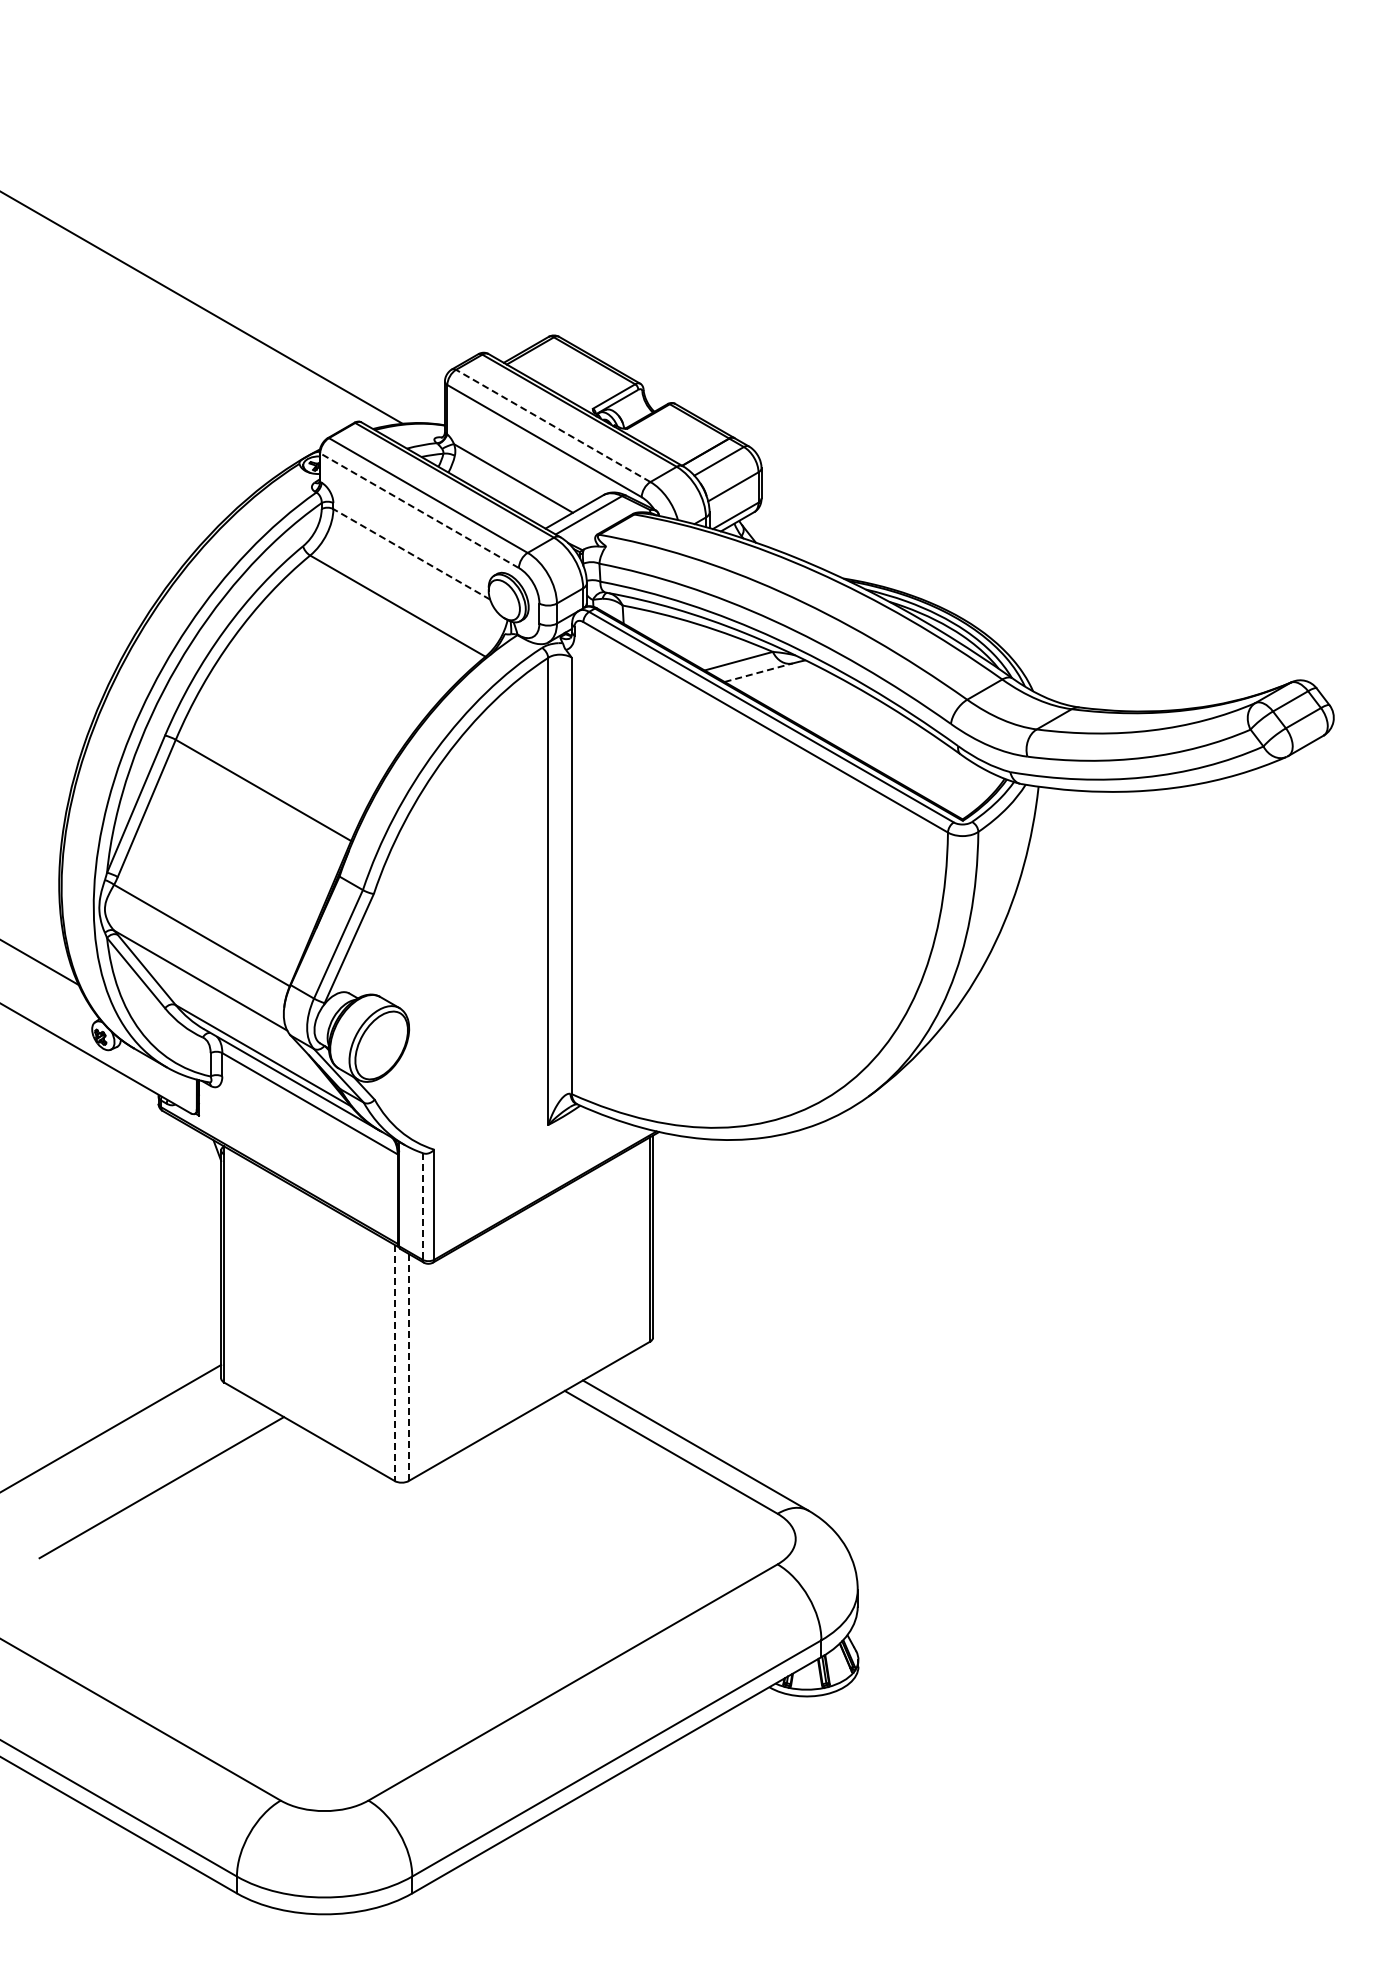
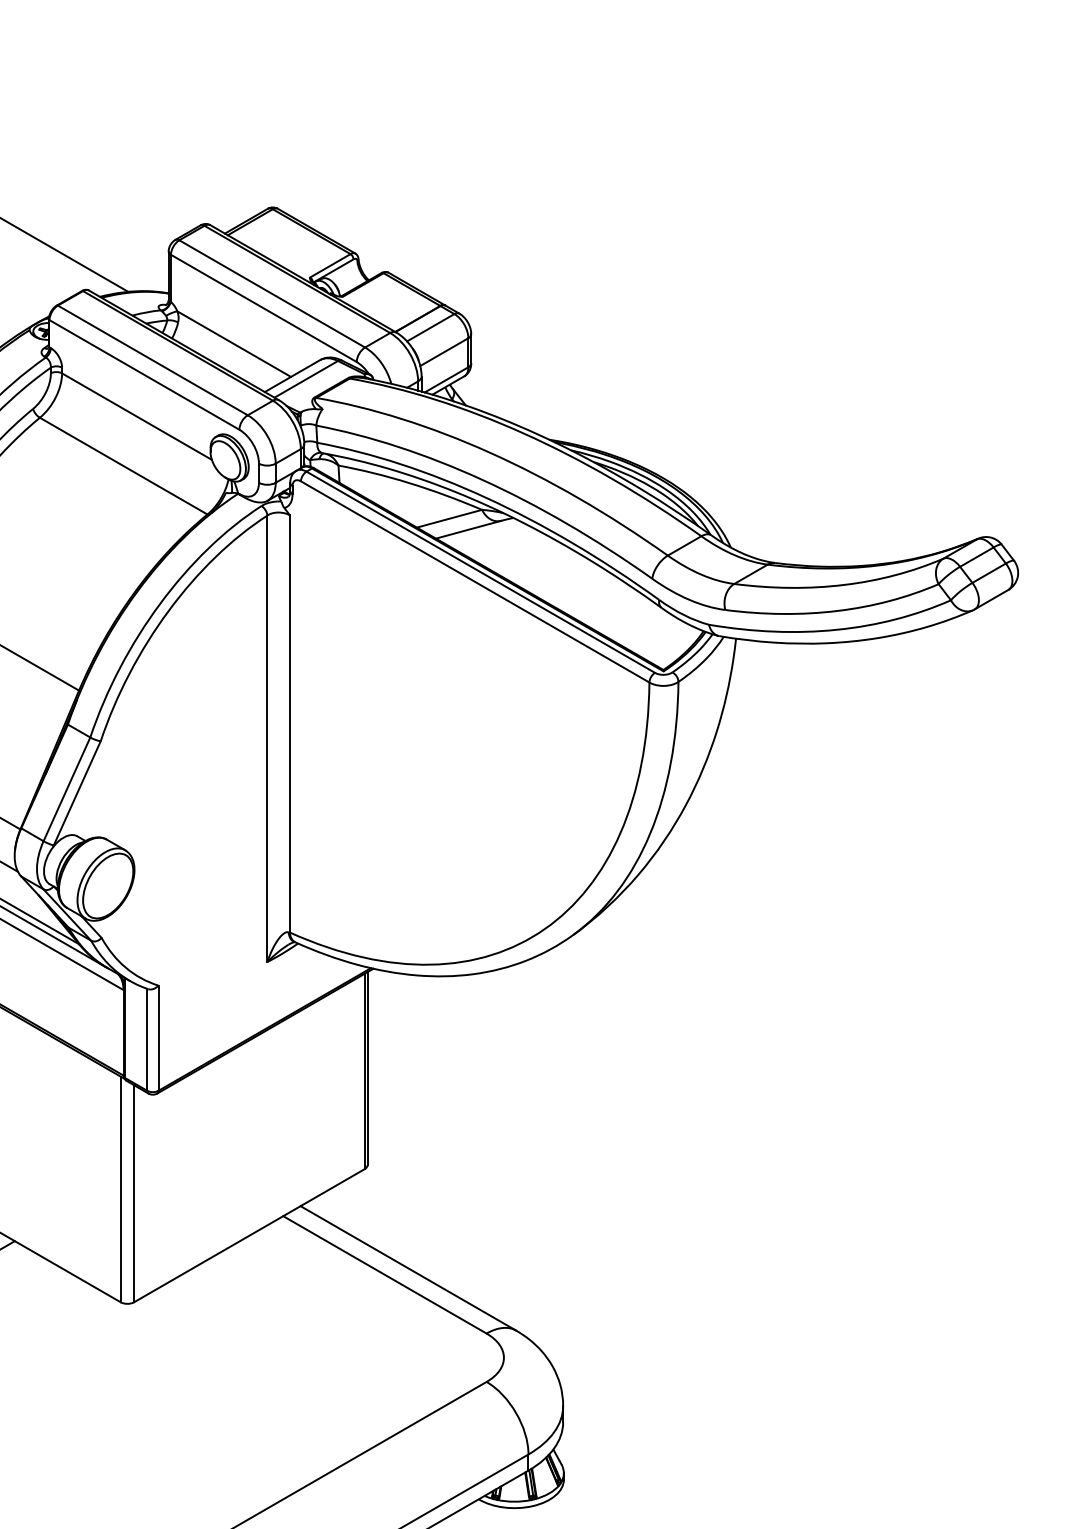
line: (552, 425) -> (271, 293), dashed -> solid
line: (419, 510) -> (144, 374), dashed -> solid
line: (411, 554) -> (136, 416), dashed -> solid
line: (759, 672) -> (469, 529), dashed -> solid
line: (422, 1206) -> (147, 1039), dashed -> solid
line: (394, 1363) -> (120, 1189), dashed -> solid
line: (408, 1367) -> (133, 1193), dashed -> solid

